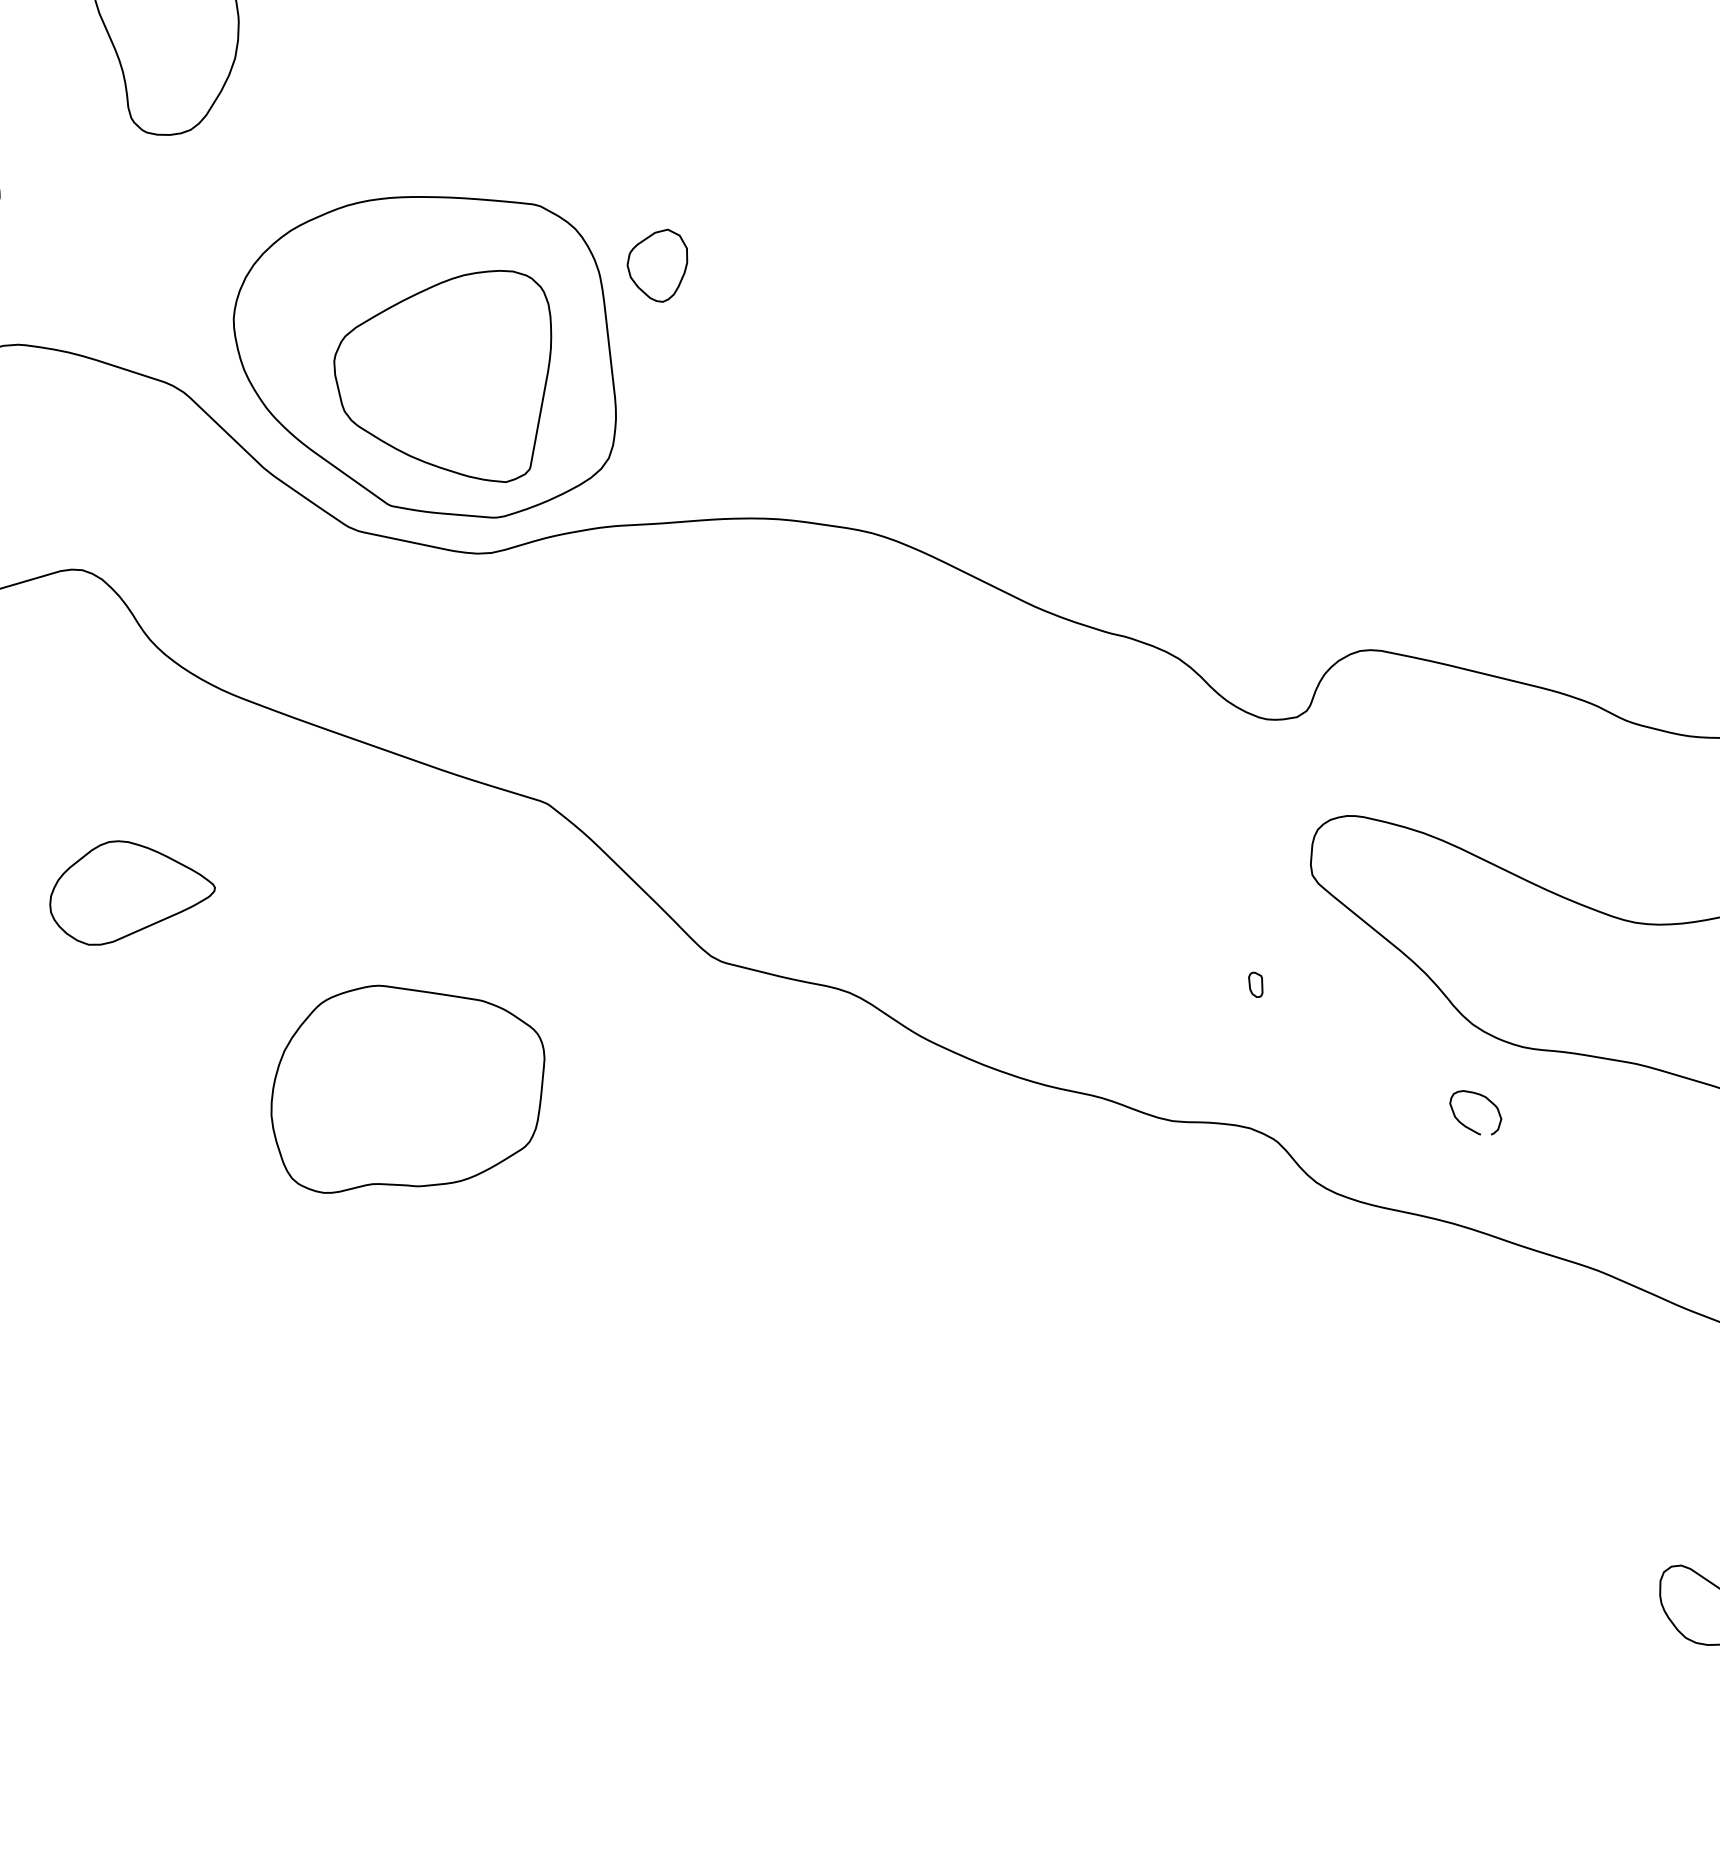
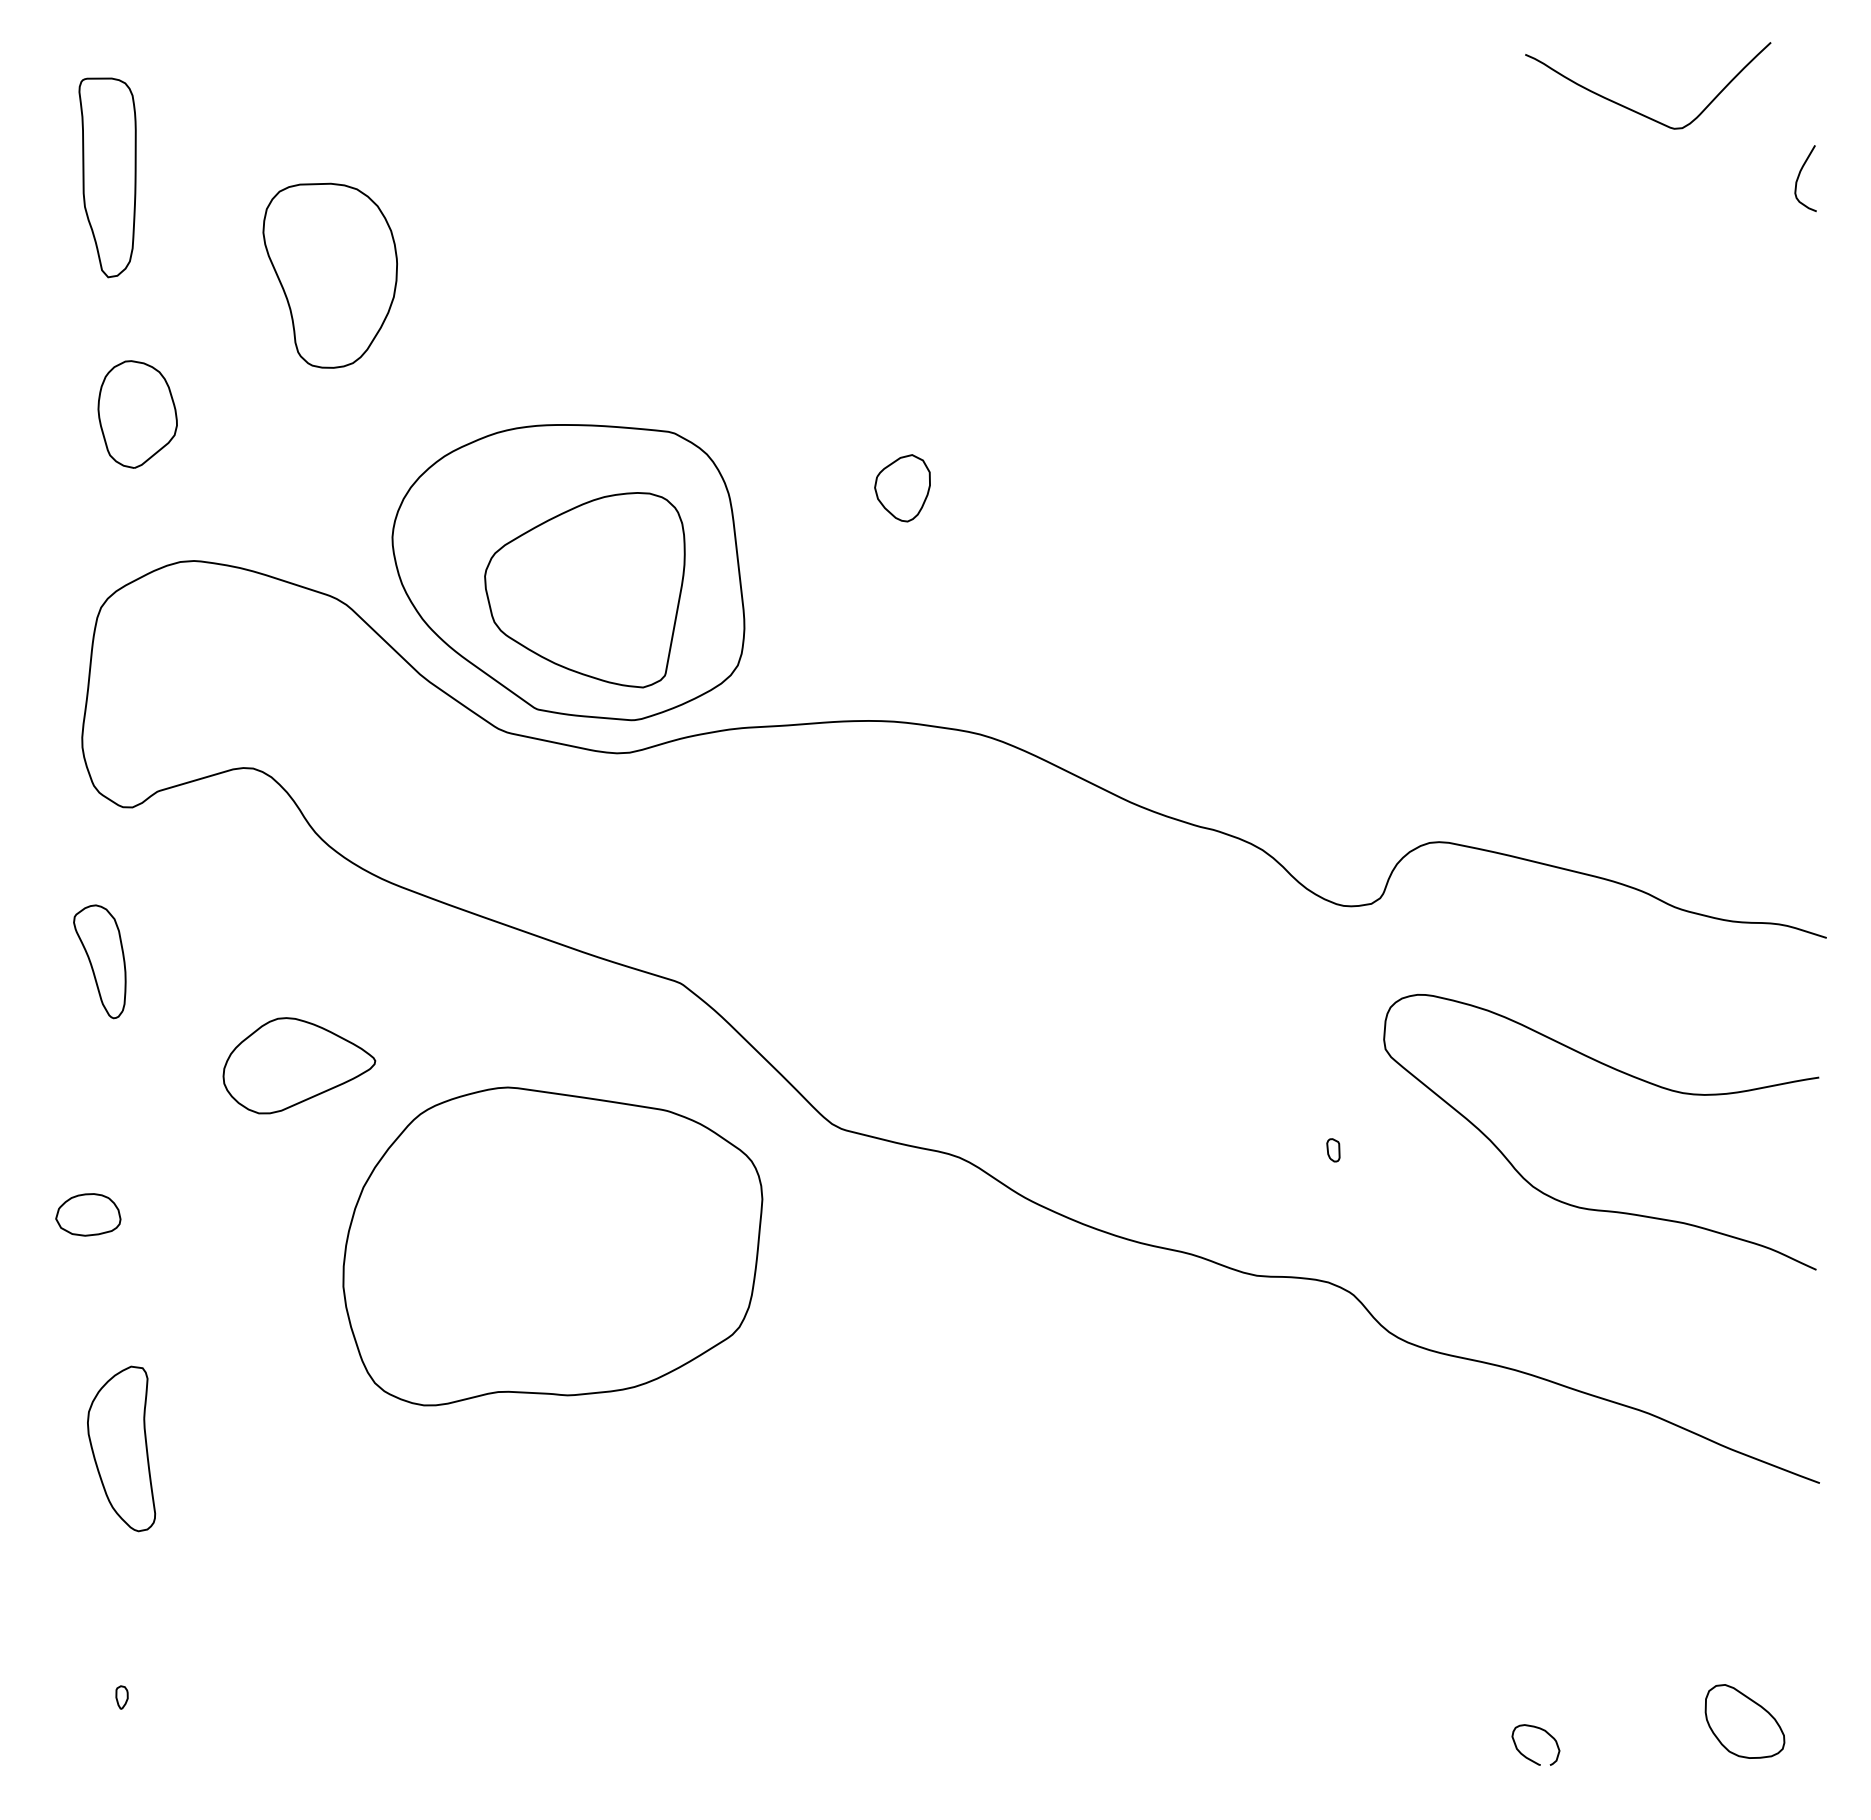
part: (657, 265) -> (902, 488), moved
part: (407, 1089) -> (552, 1246), size x1.67
curve: (1467, 1126) -> (1528, 1757), moved

